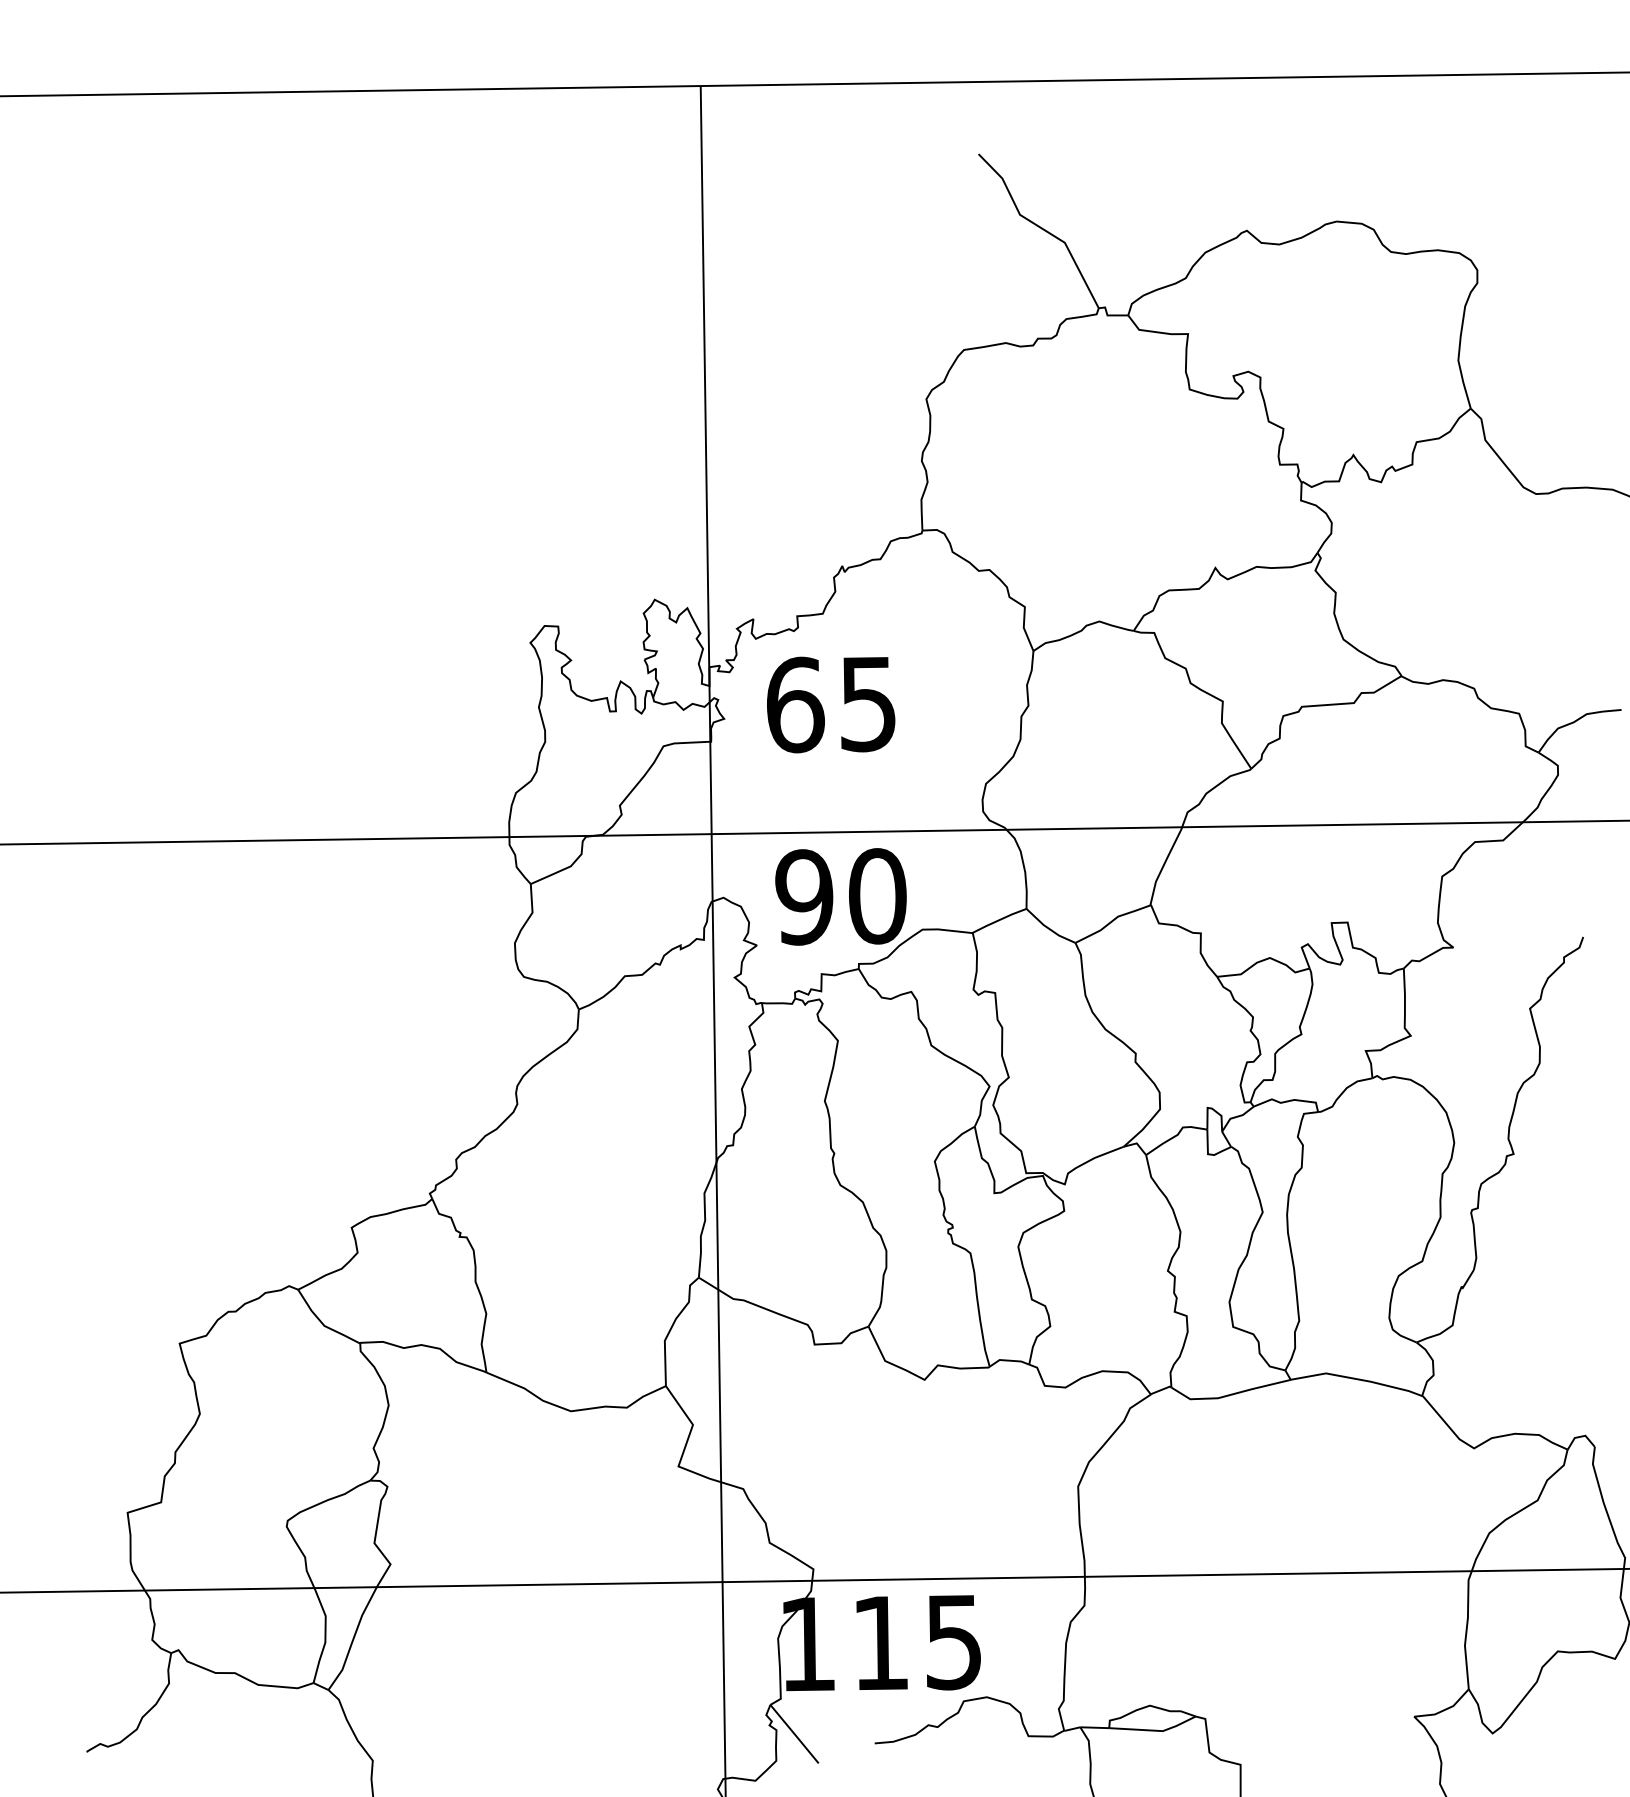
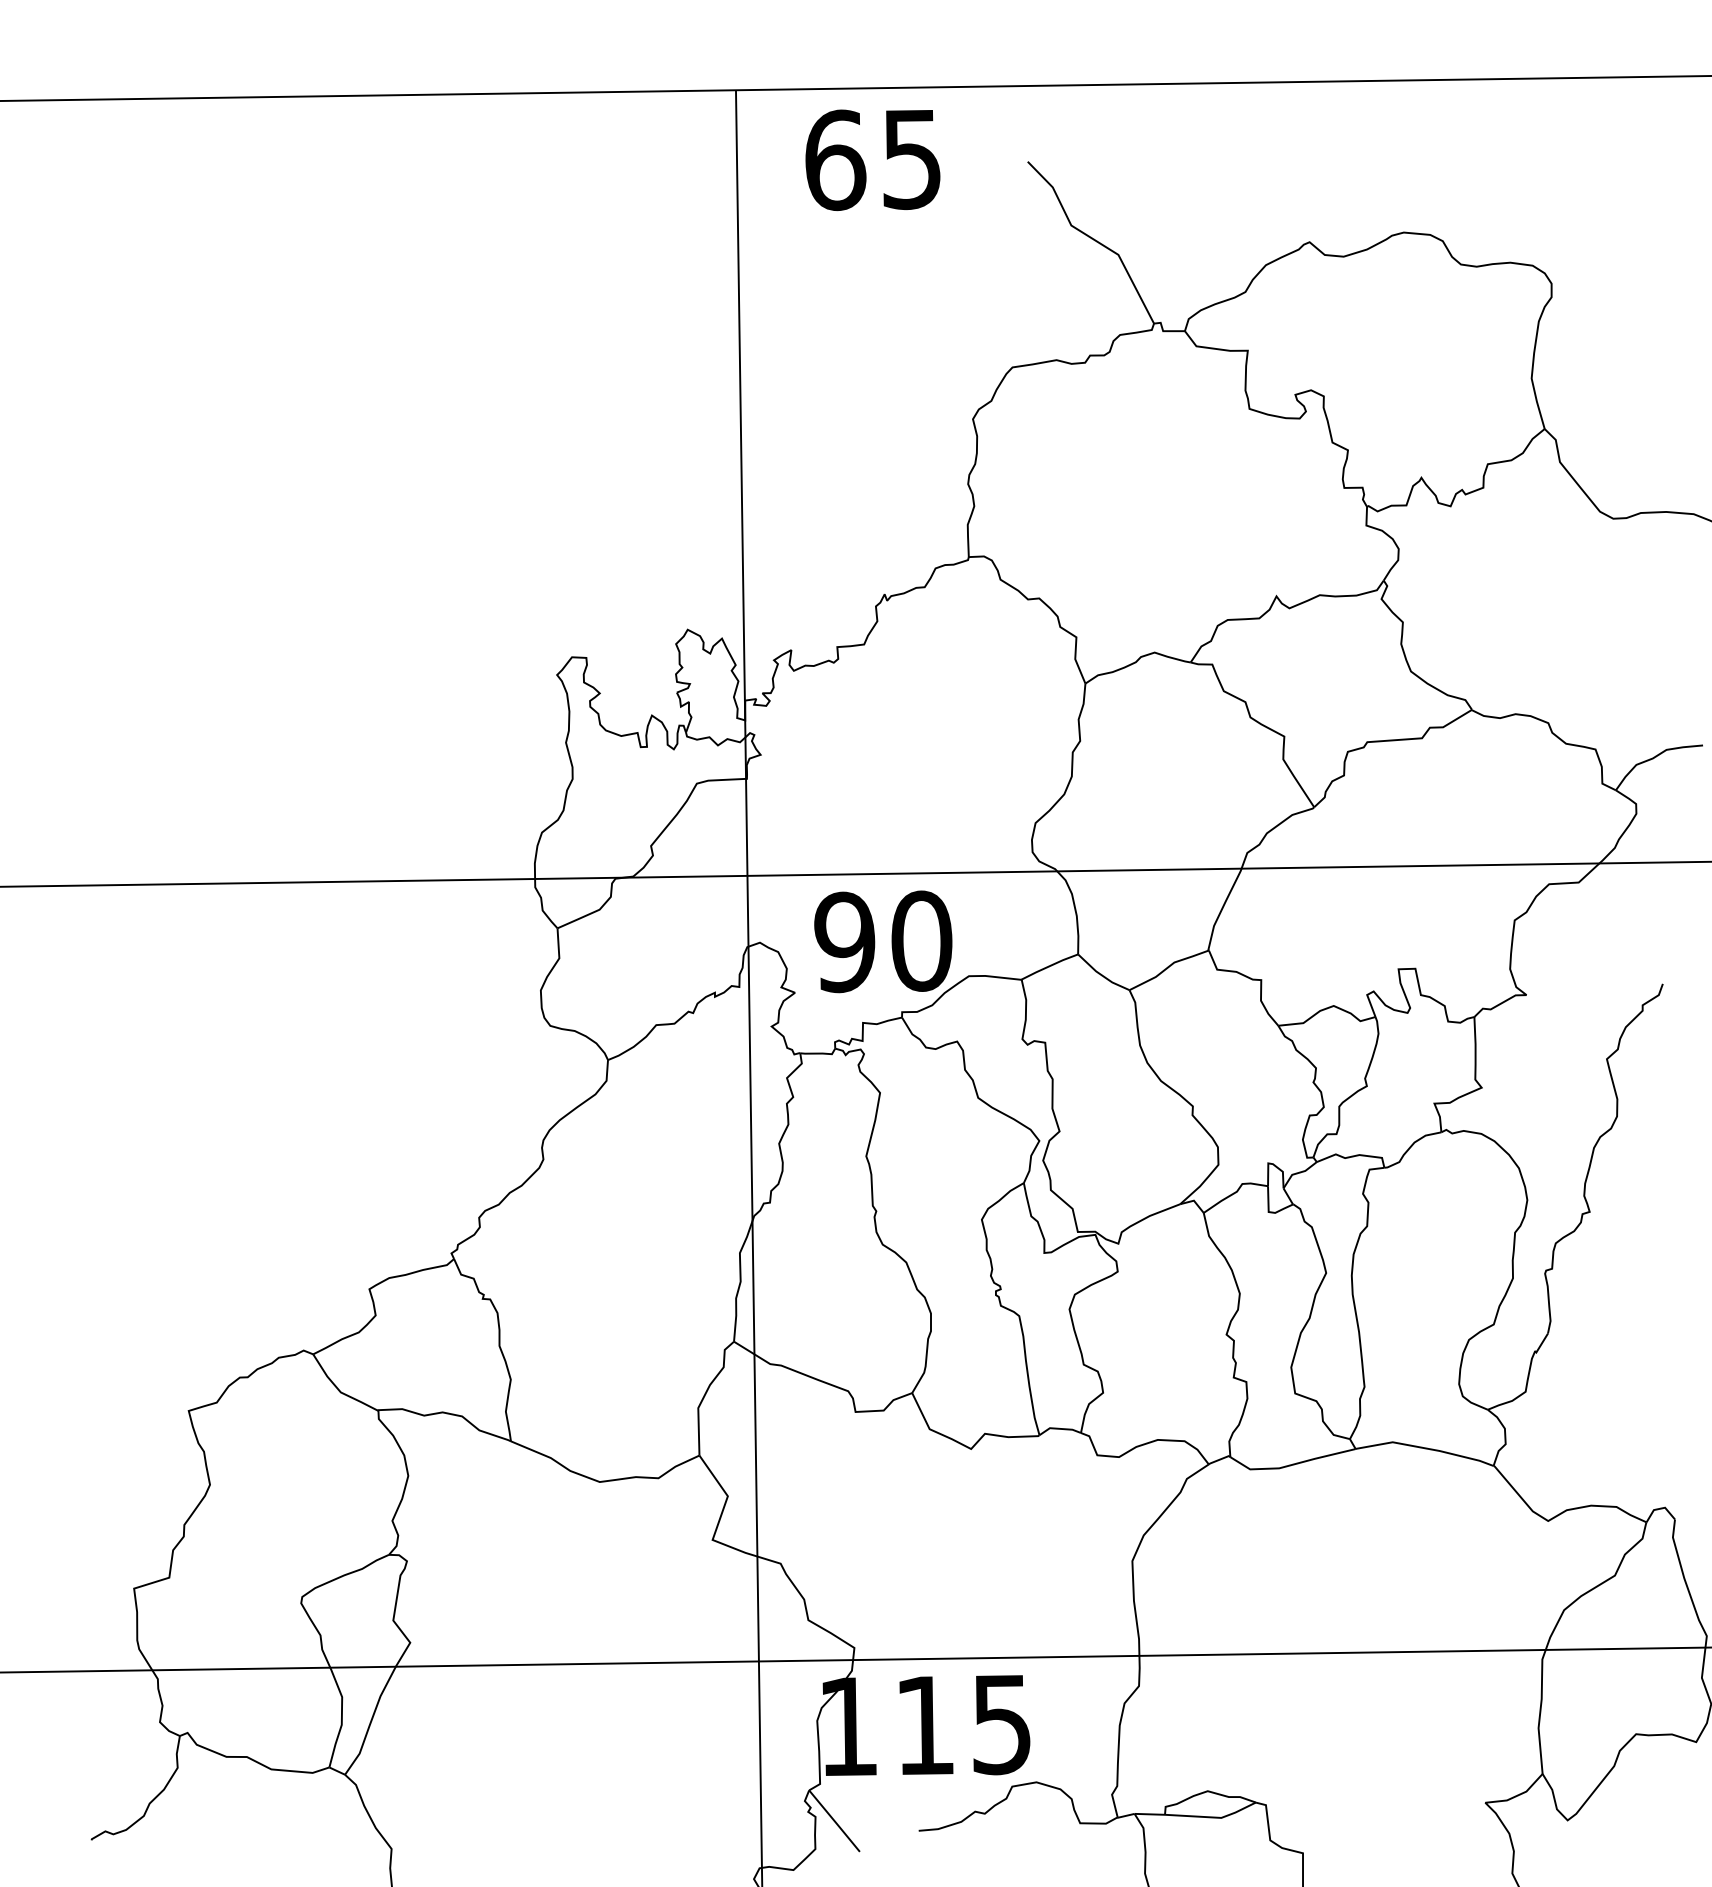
text: (830, 704) -> (872, 159), moved

